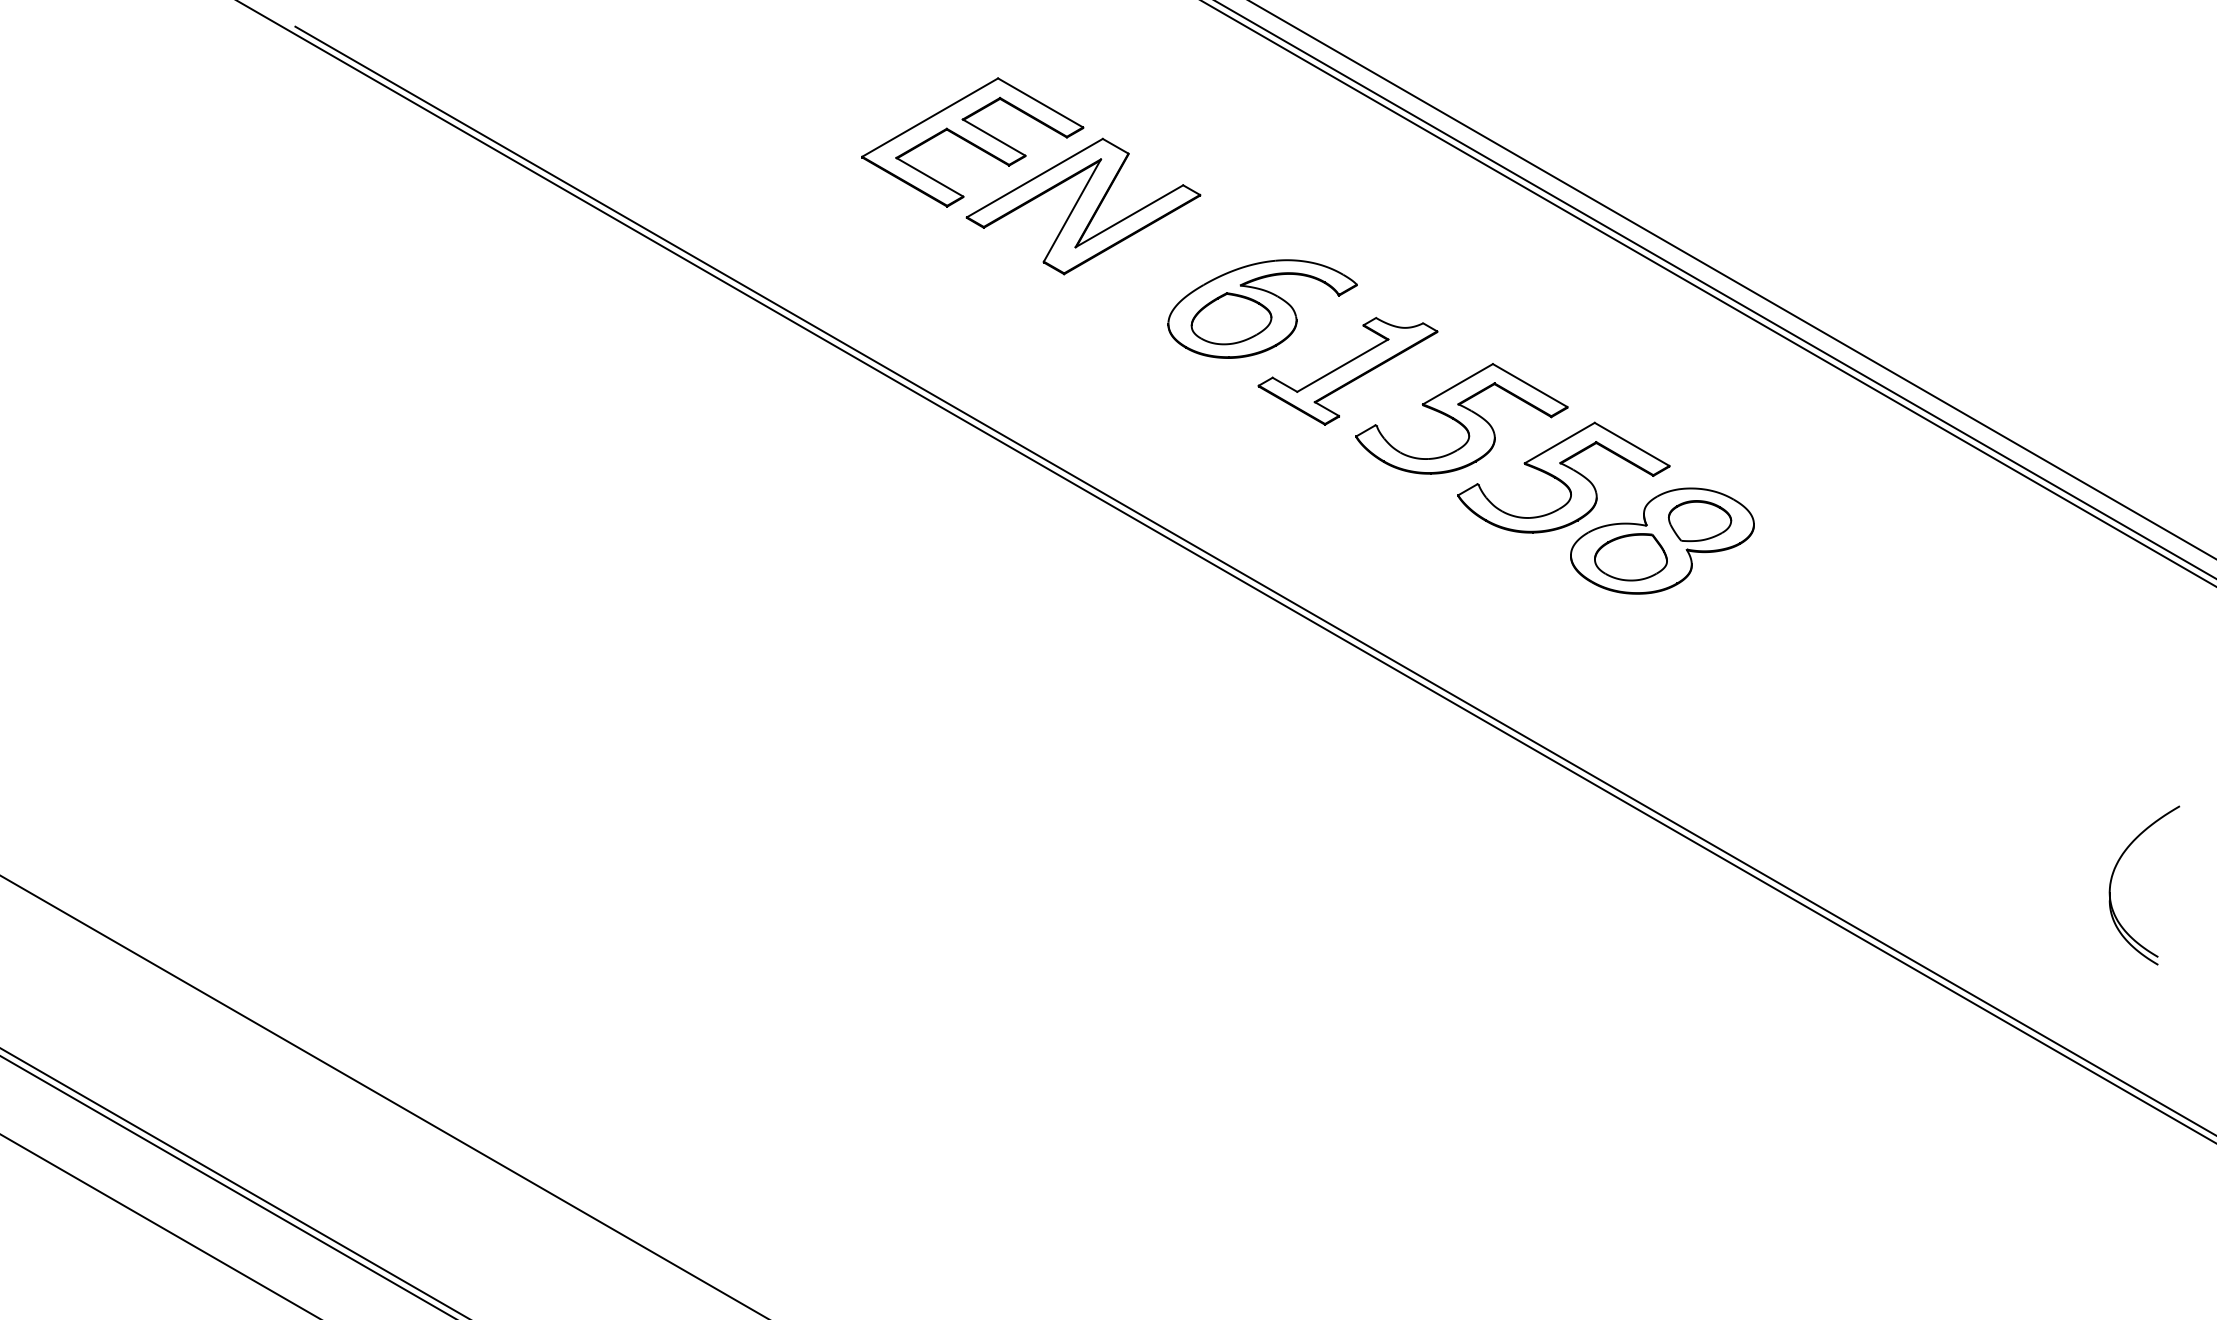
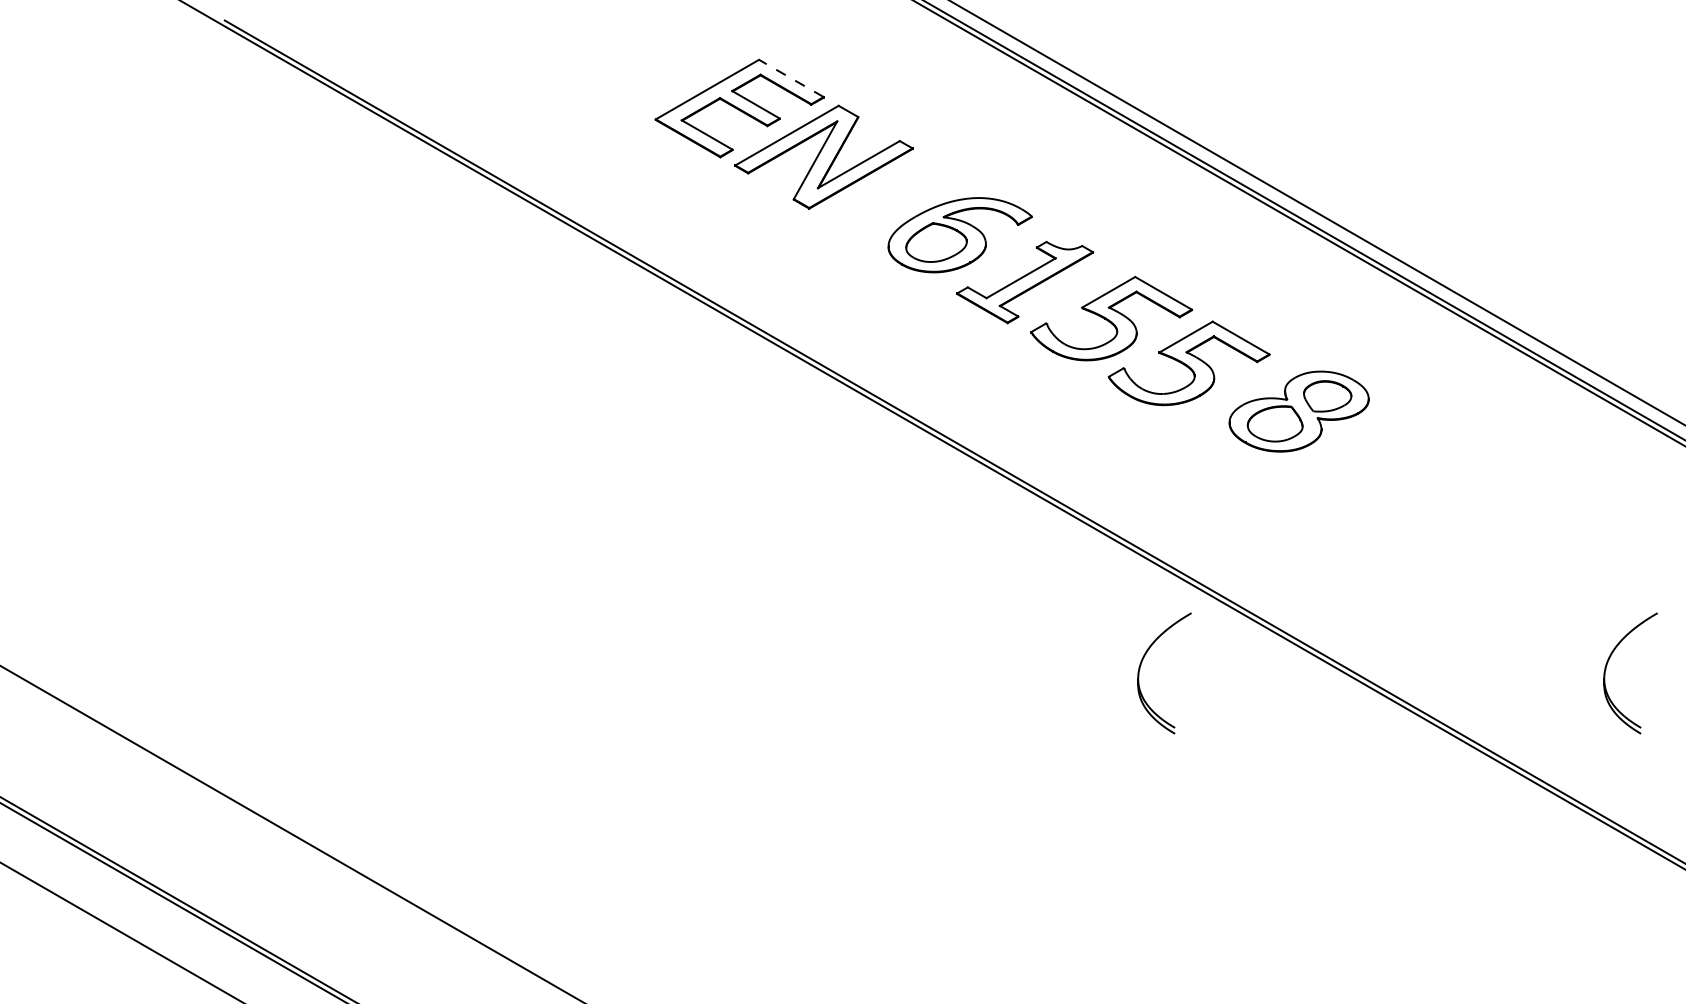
line: (1040, 102) -> (791, 78), solid -> dashed
part: (1662, 540) -> (1299, 411), moved
part: (1499, 879) -> (1140, 668), added

